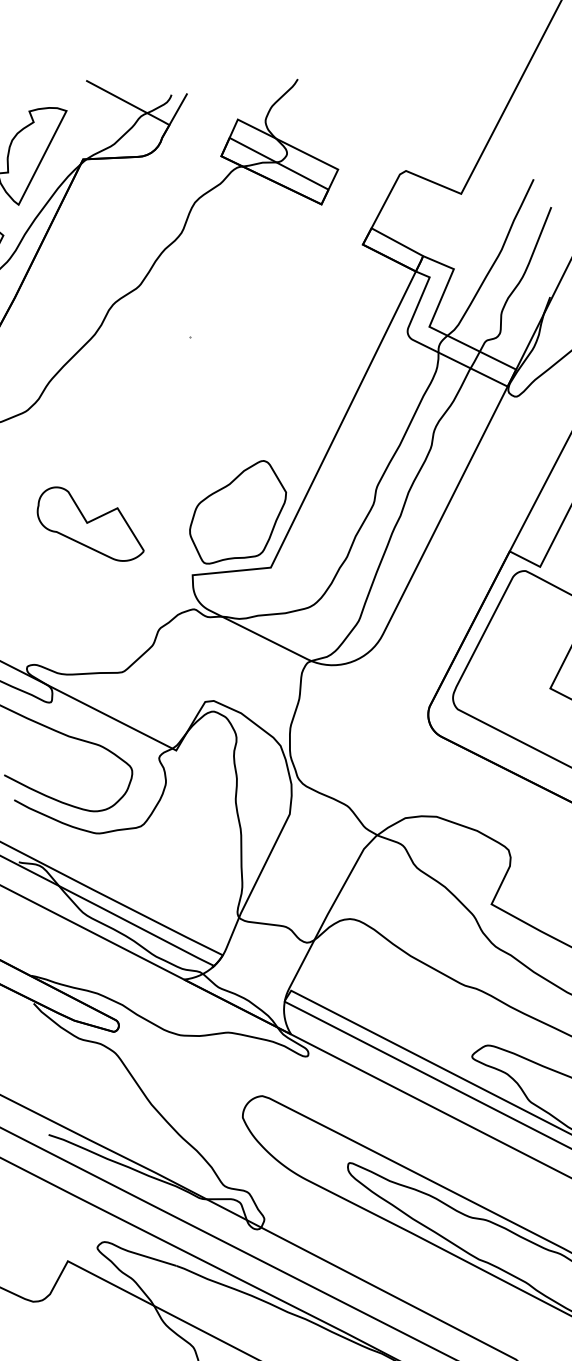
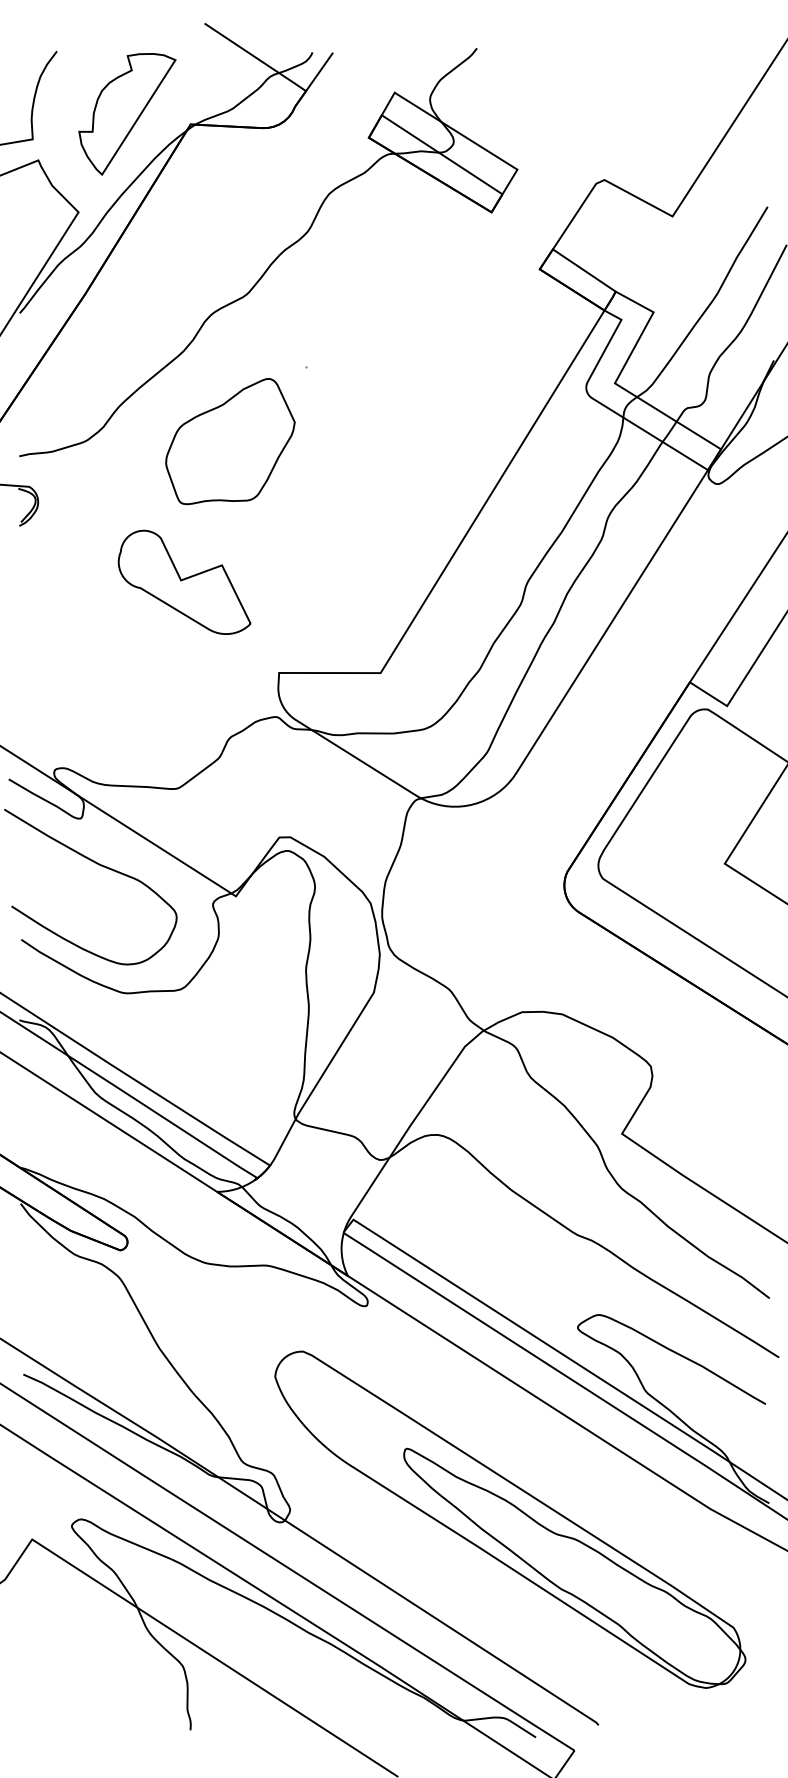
part: (238, 512) -> (230, 441), moved
part: (89, 523) -> (184, 581), moved

